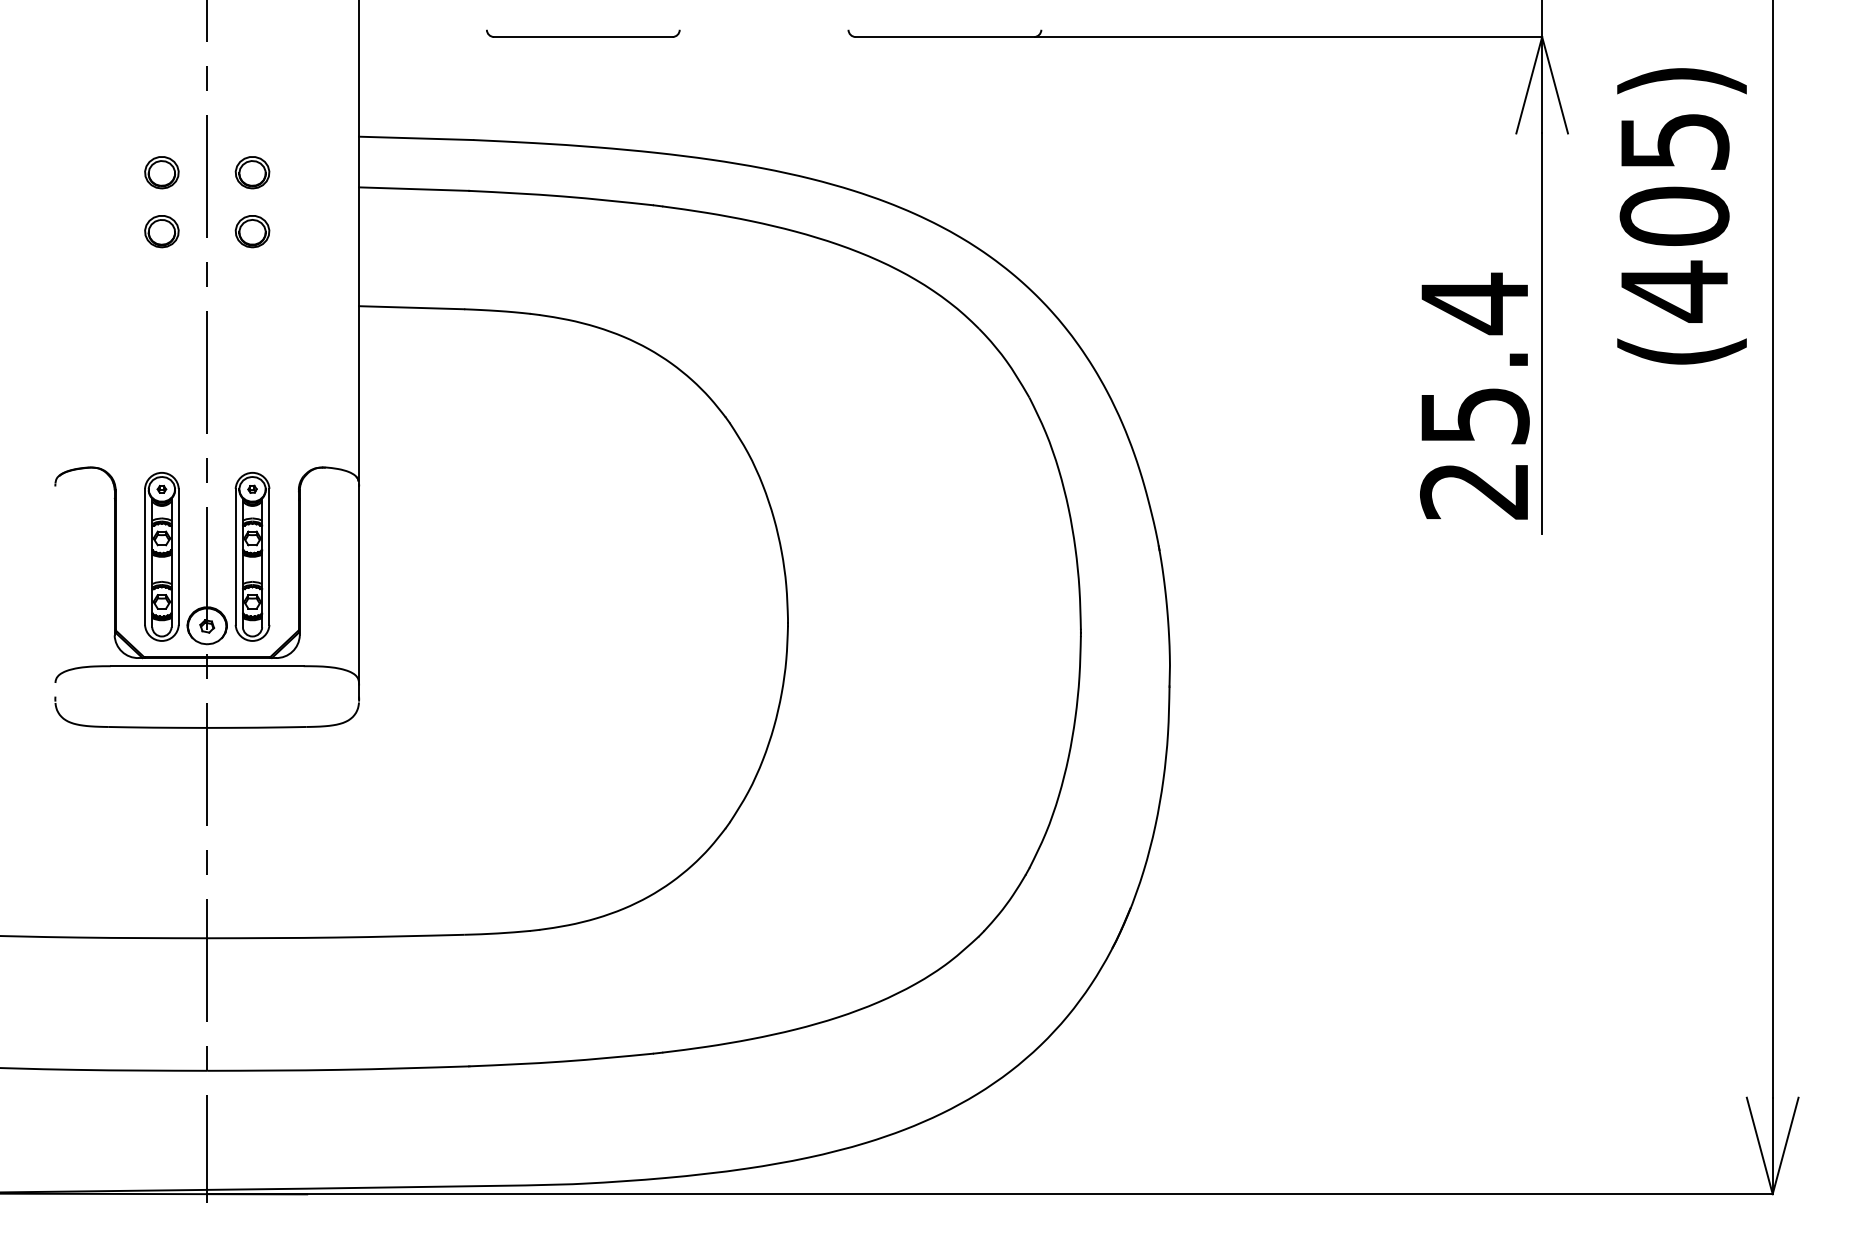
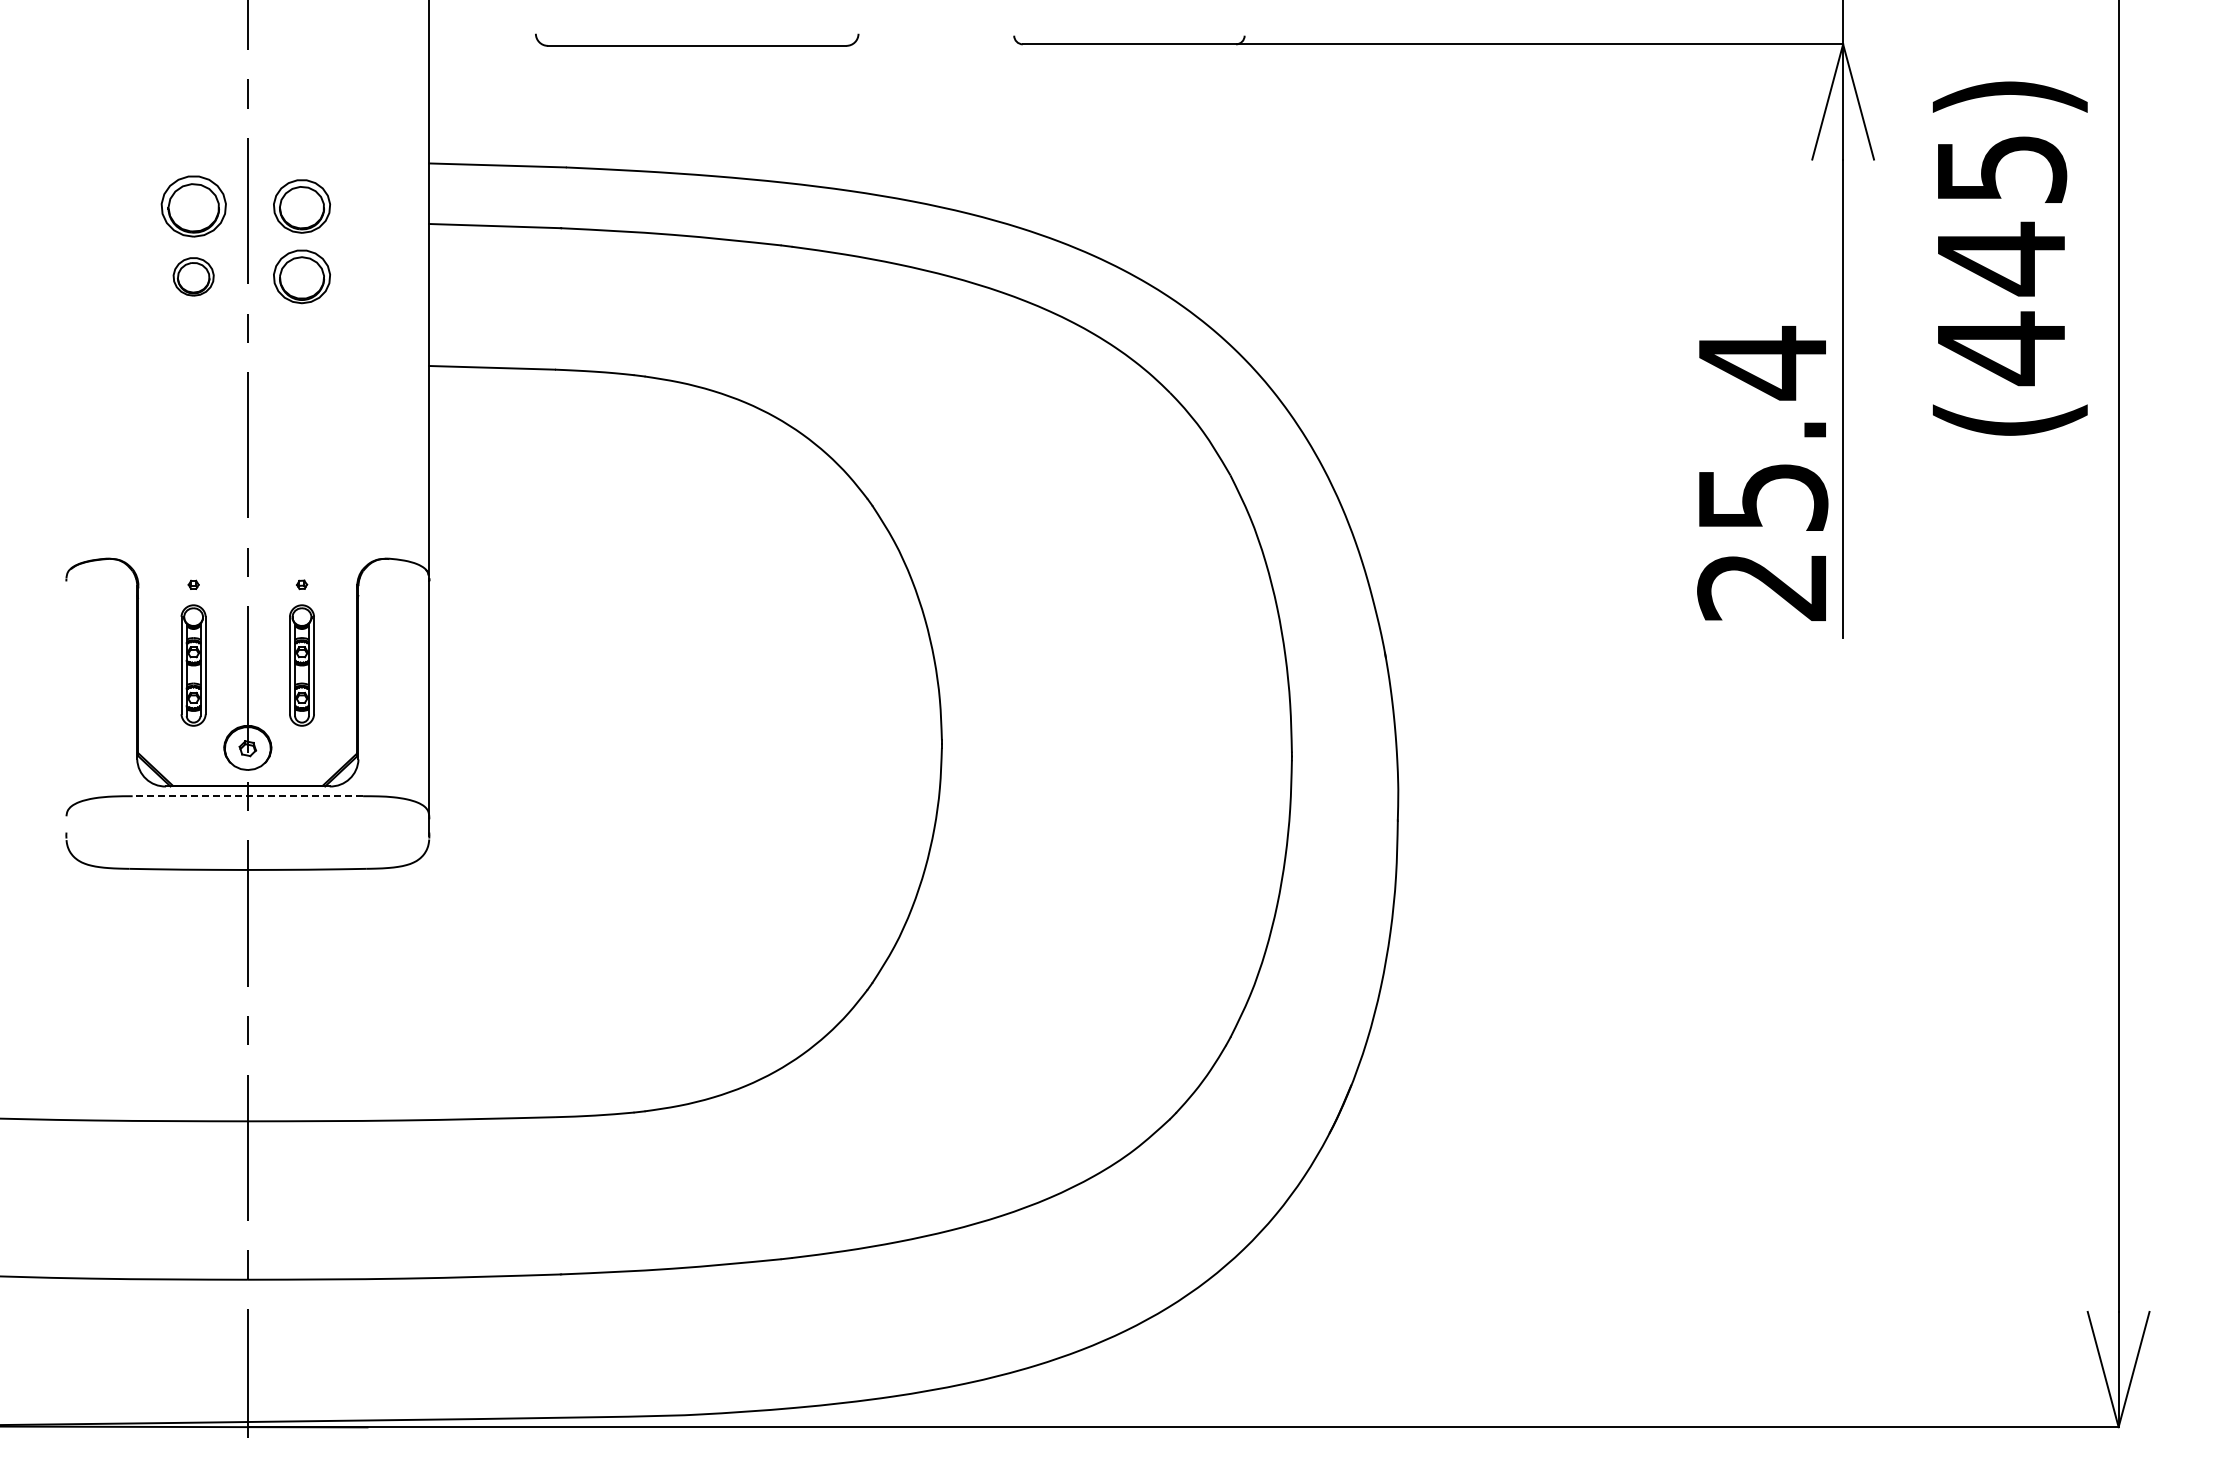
part: (583, 33) -> (697, 40), size x1.4
part: (161, 172) -> (193, 206), size x1.6
part: (252, 172) -> (301, 206), size x1.4
text: (1674, 216) -> (2001, 258), (405) -> (445)
part: (252, 231) -> (301, 276), size x1.4
part: (161, 556) -> (193, 665), size x0.6
part: (252, 556) -> (301, 665), size x0.6
line: (206, 666) -> (247, 796), solid -> dashed

